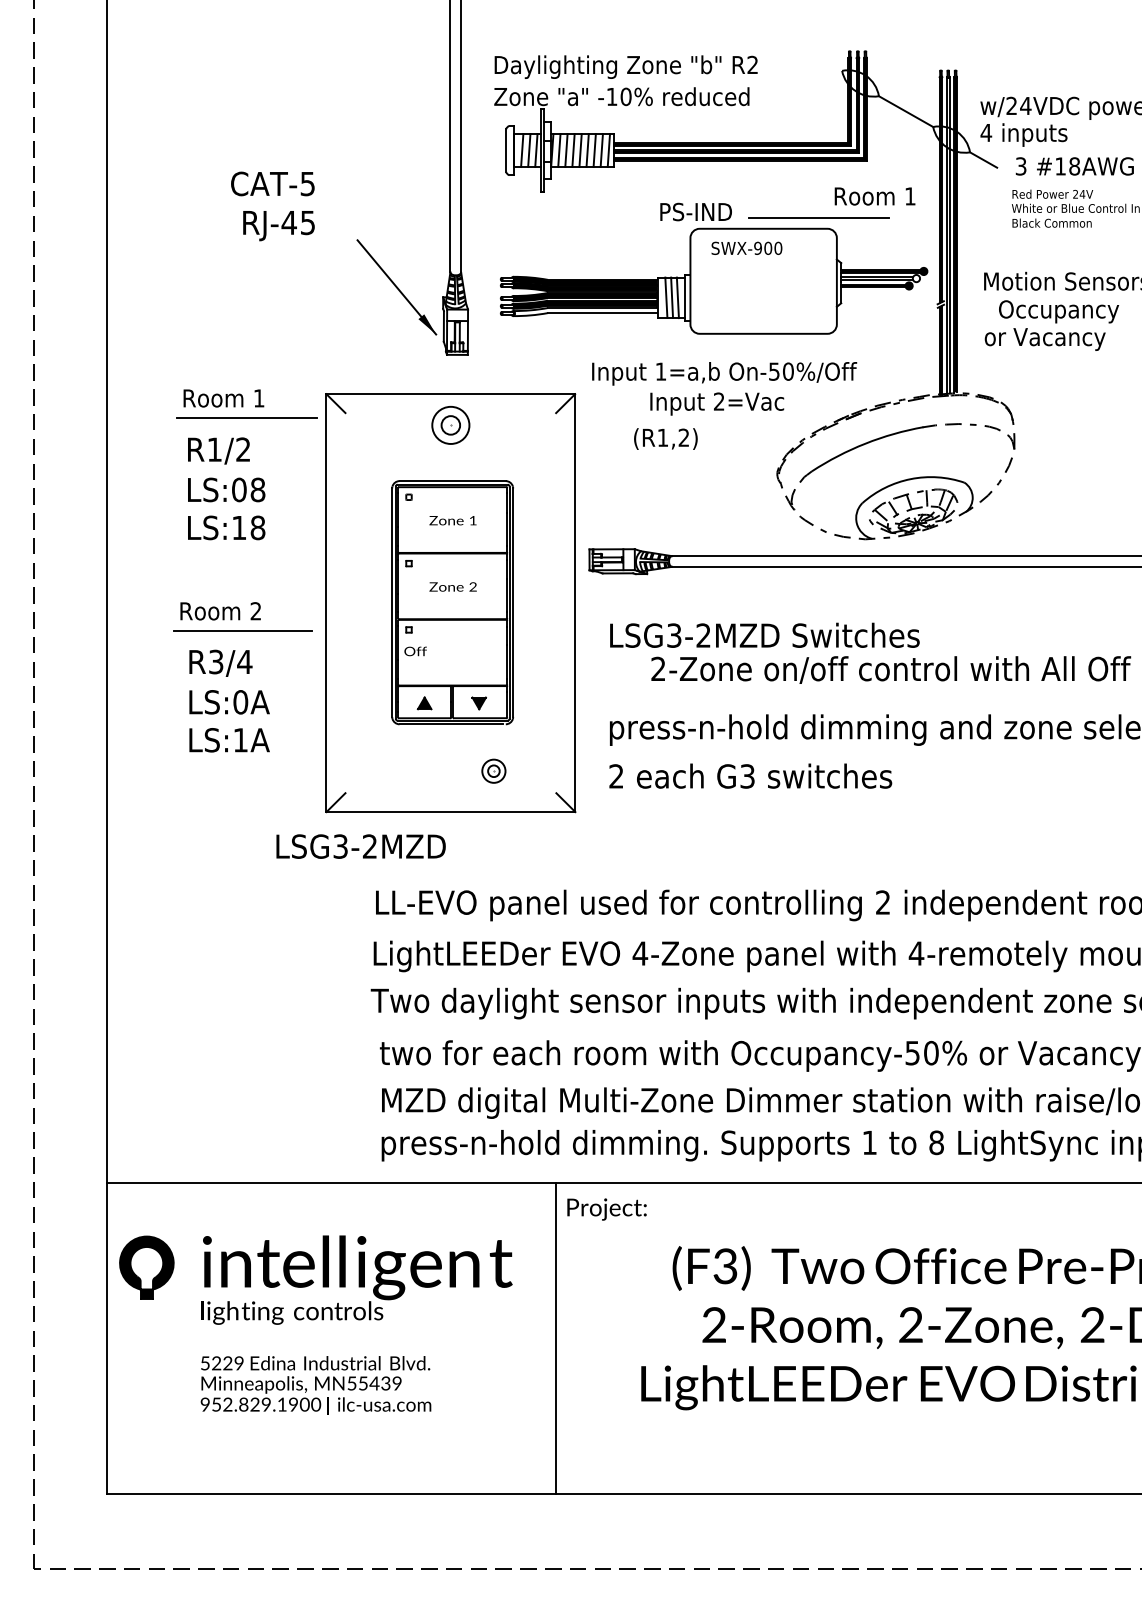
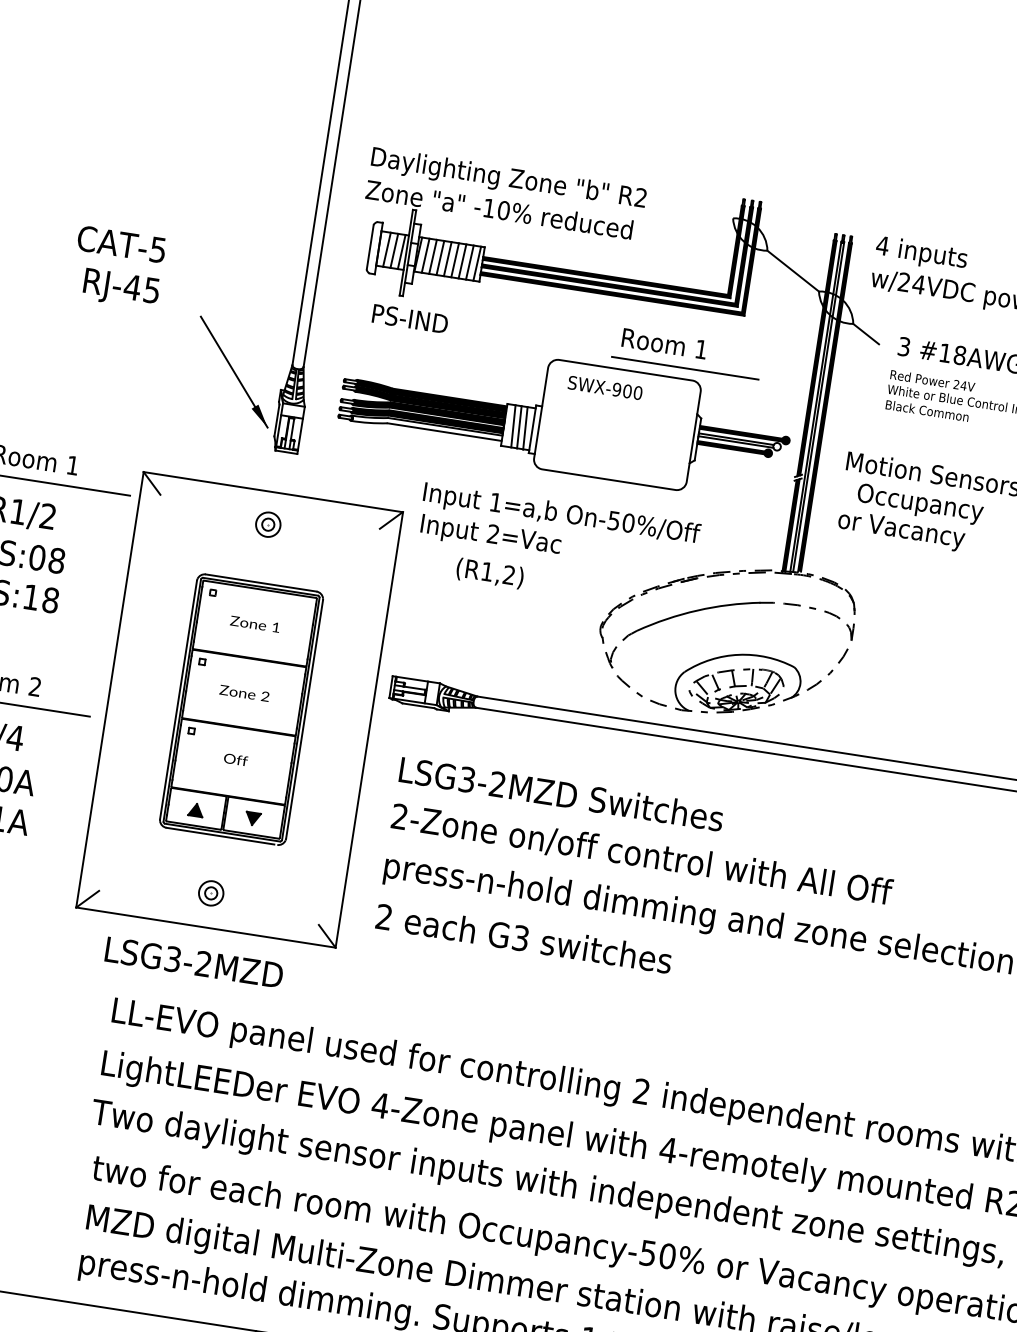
text: (1023, 134) -> (921, 253), moved
text: (874, 196) -> (663, 343), moved
text: (695, 211) -> (409, 318), moved
text: (717, 403) -> (491, 535), moved
part: (450, 425) -> (267, 524), size x0.62
text: (415, 651) -> (235, 759), moved
text: (891, 669) -> (642, 854), moved
part: (493, 770) -> (210, 892), moved
text: (360, 846) -> (193, 962), moved

